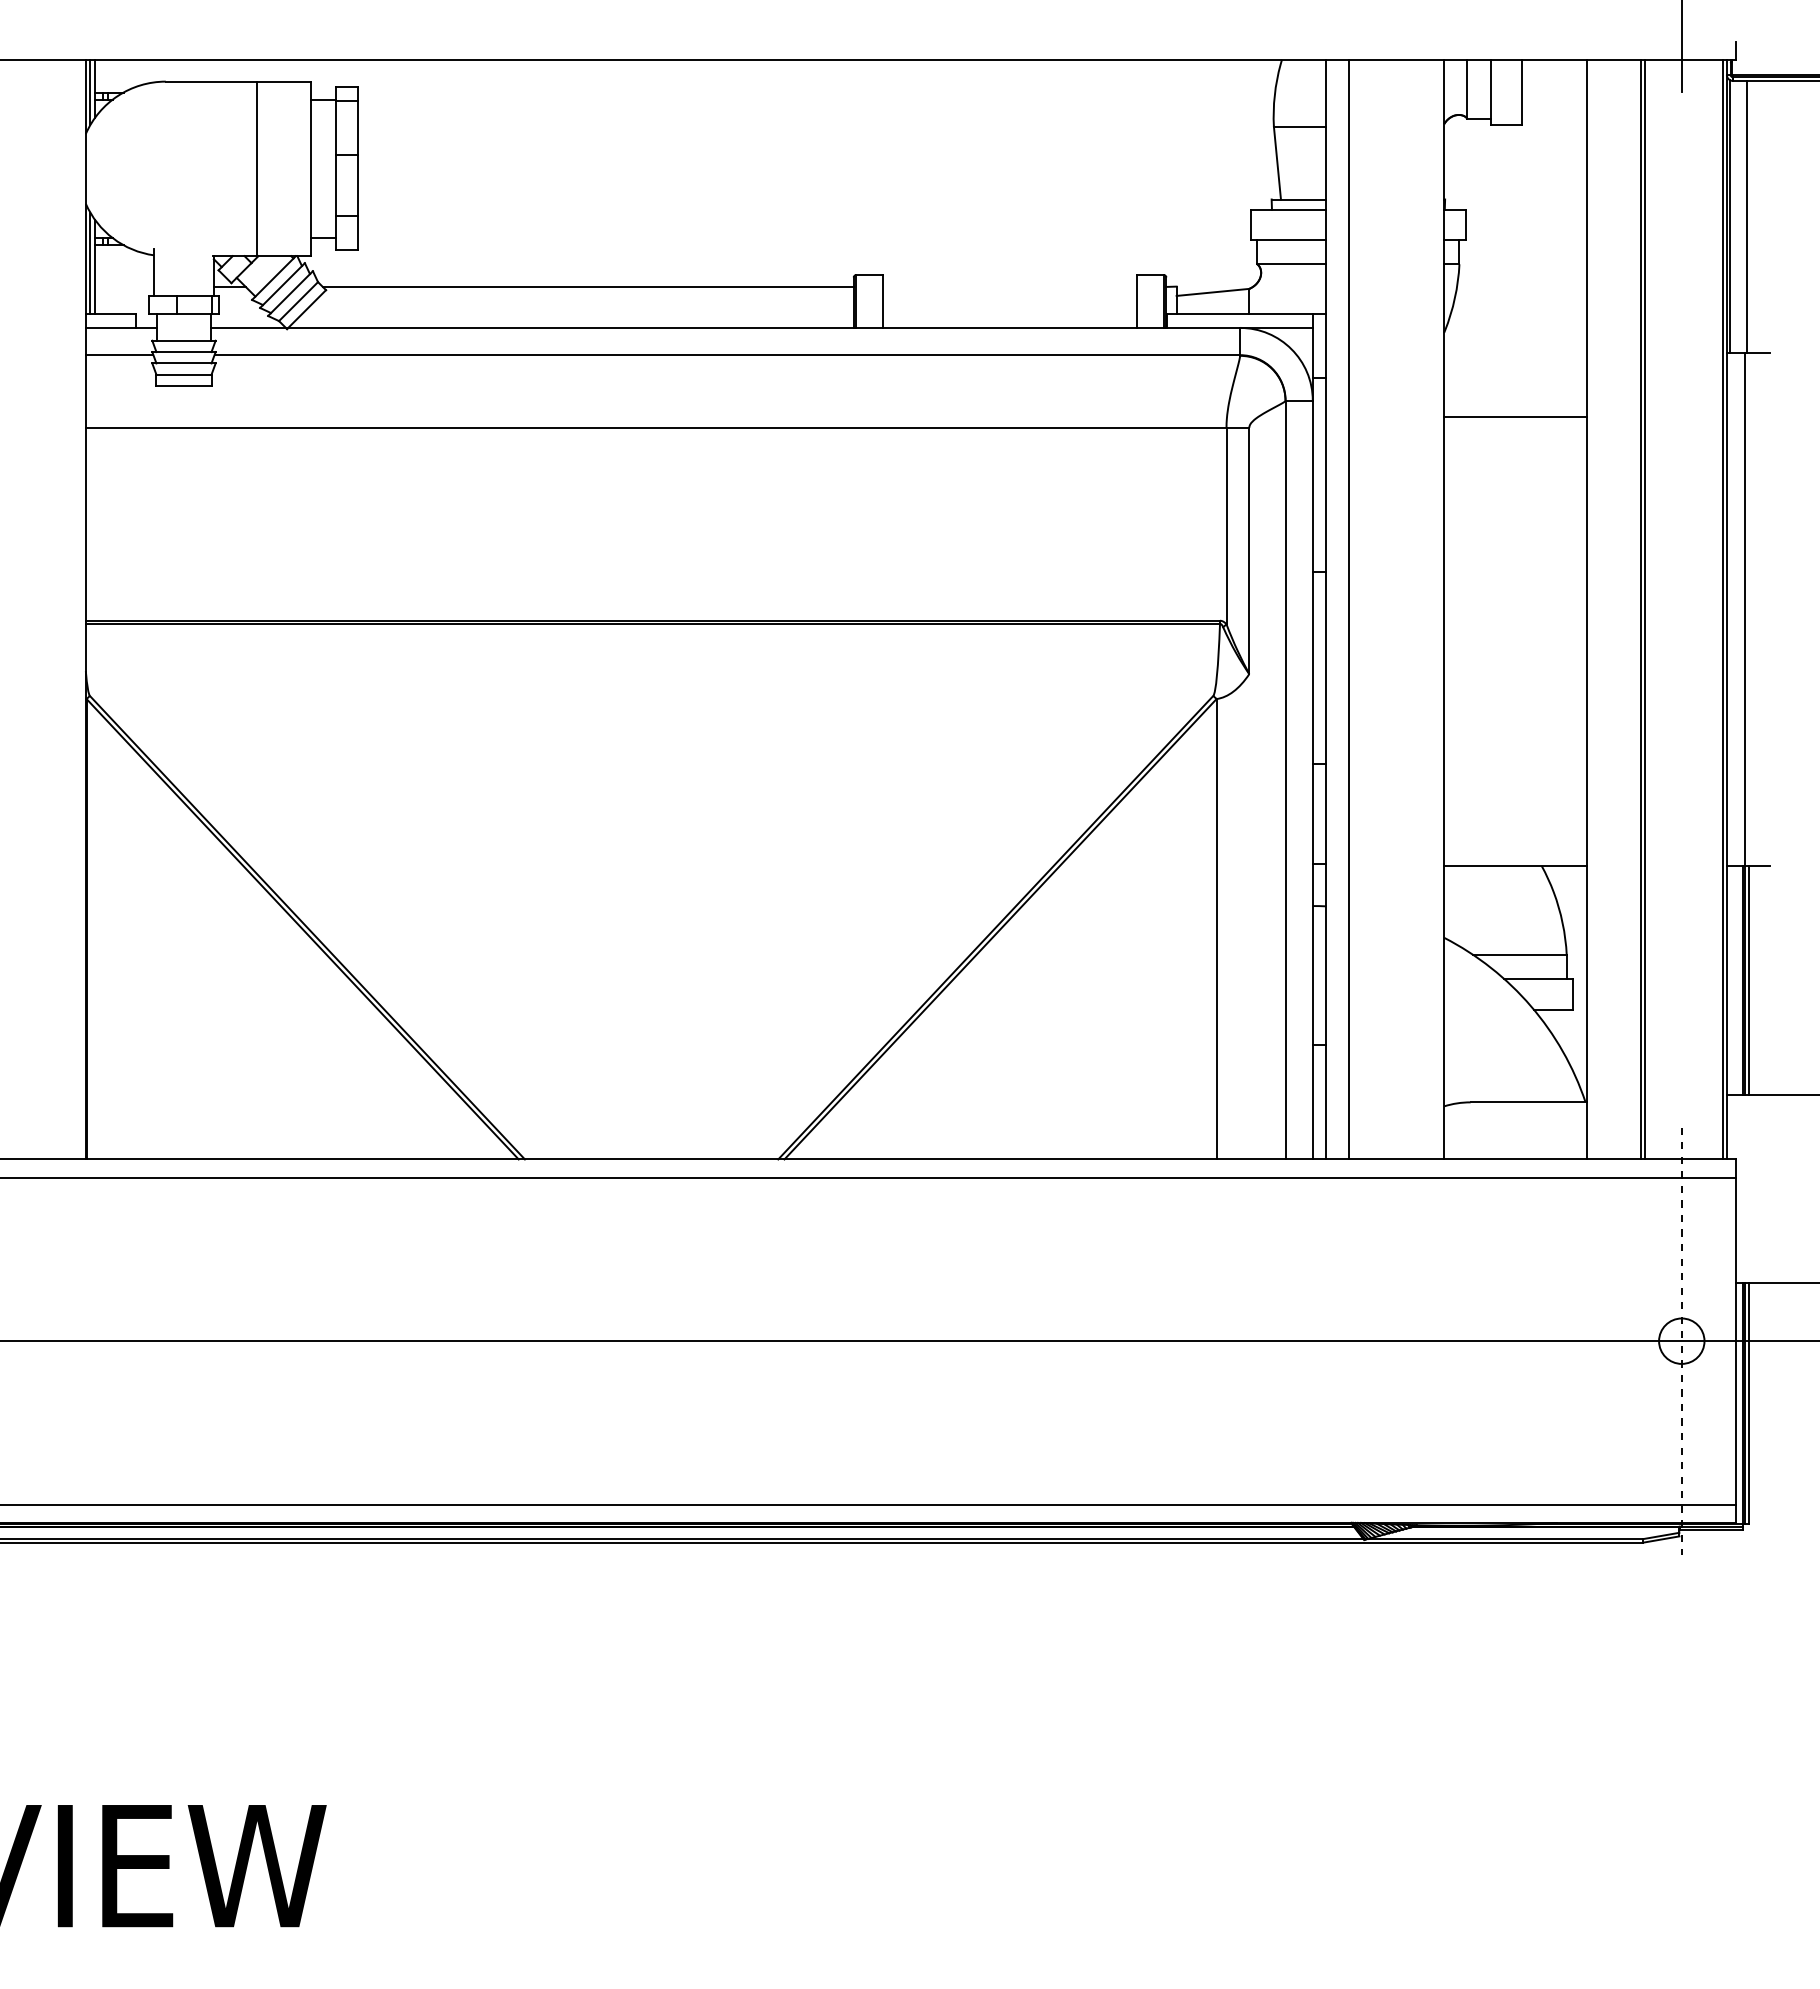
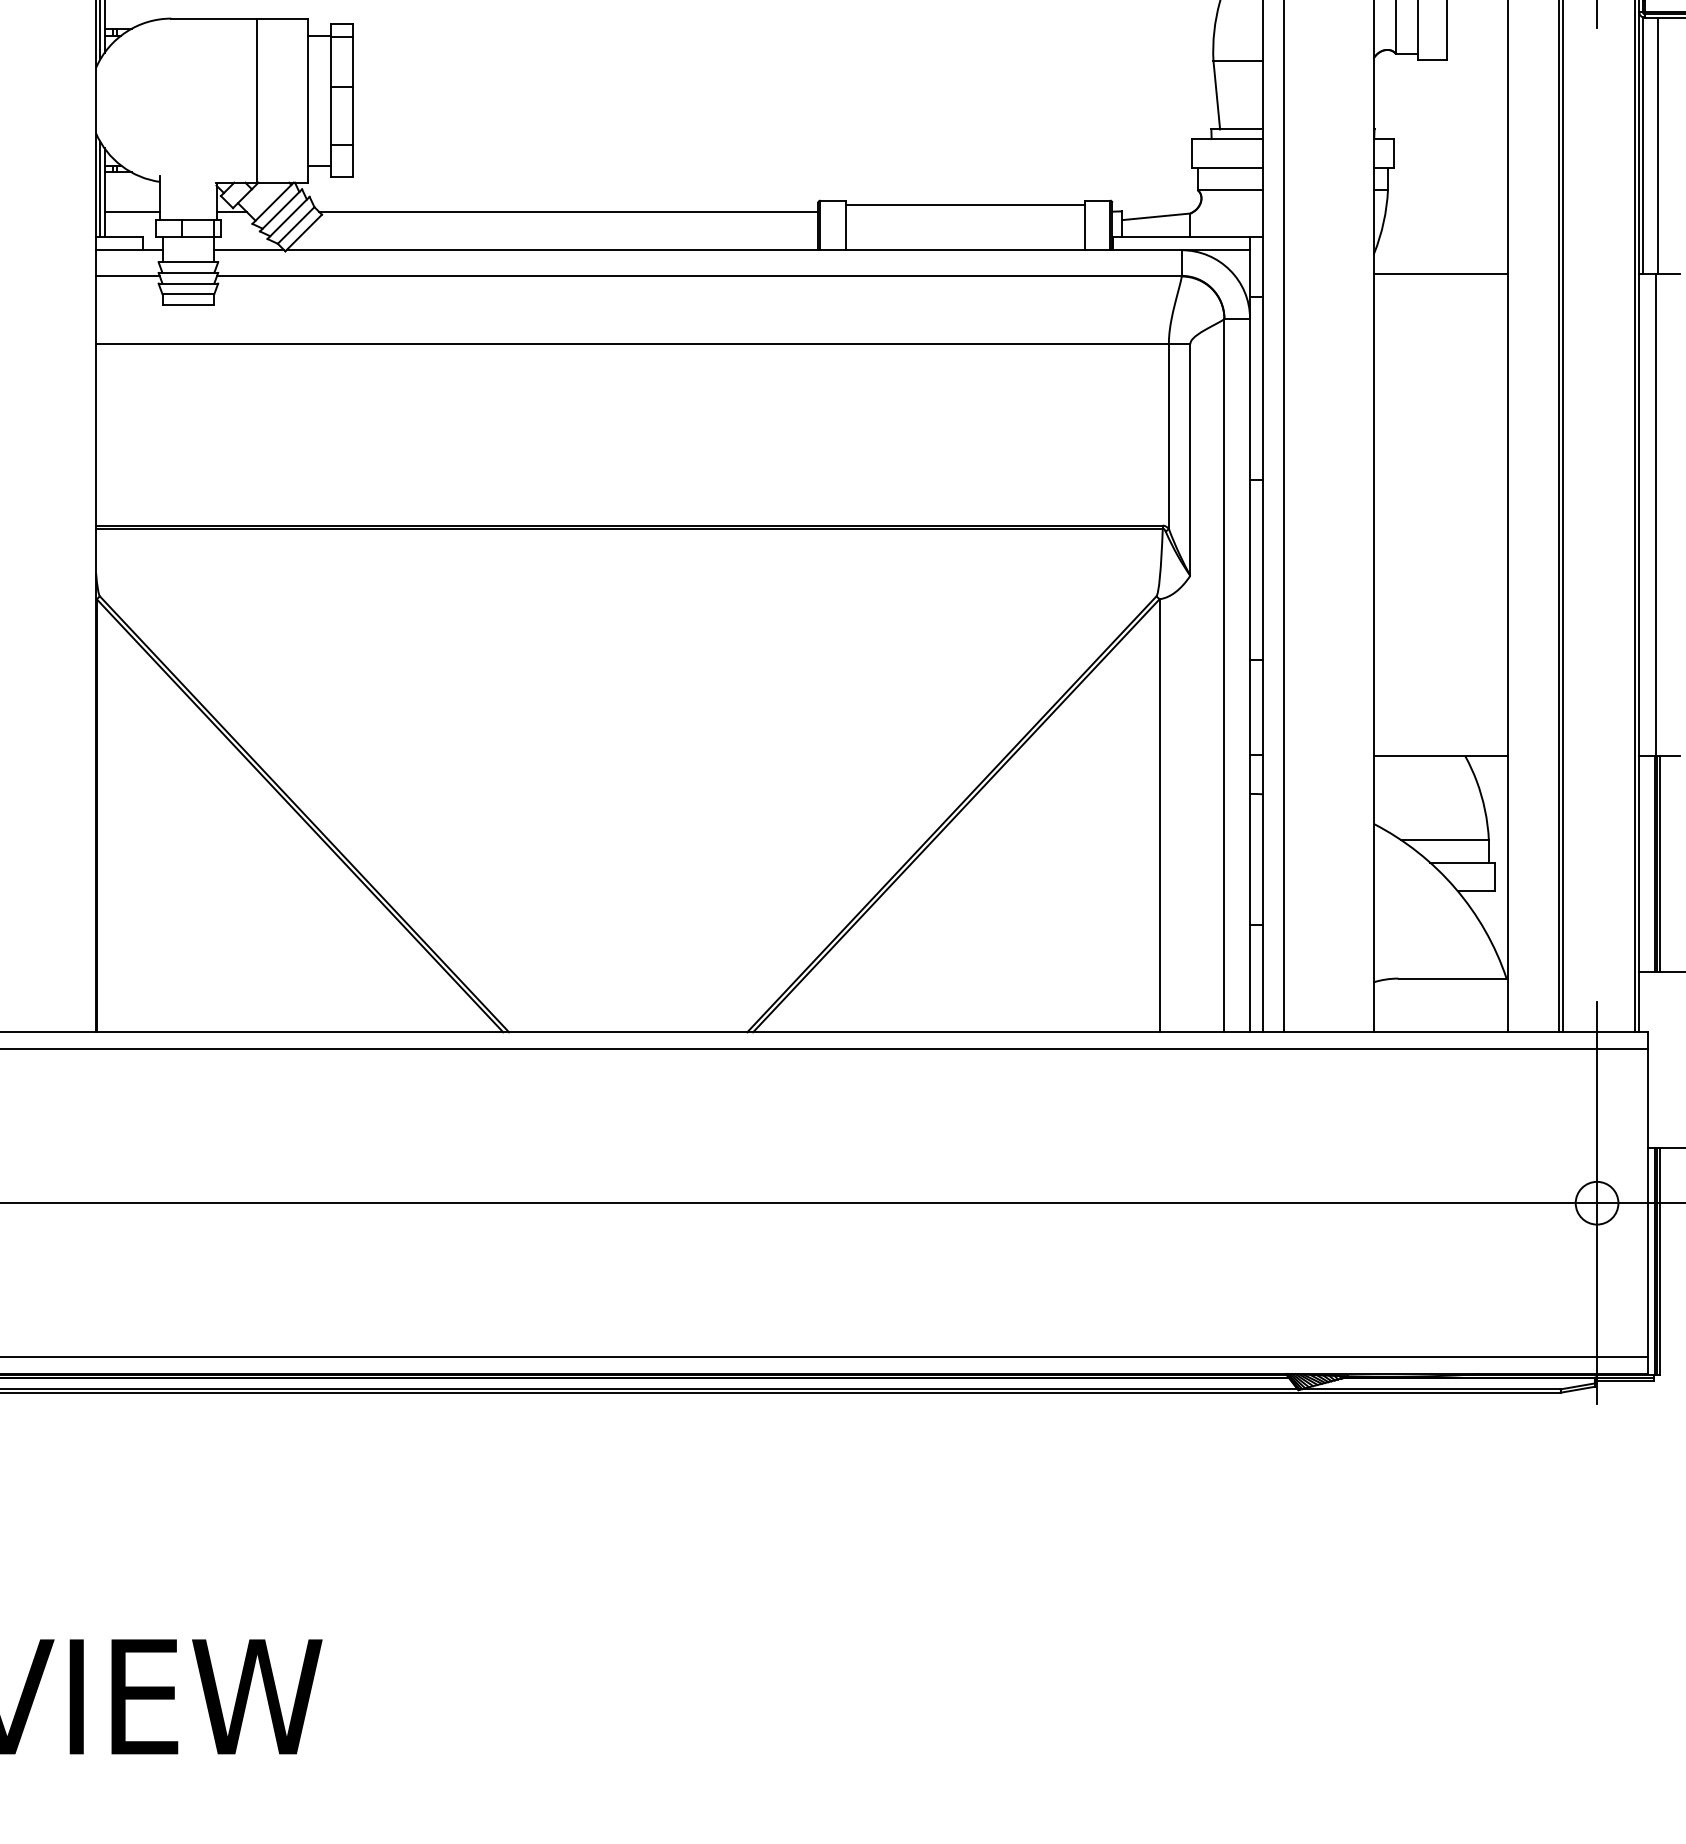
line: (1009, 280) -> (964, 205), added
line: (124, 287) -> (132, 212), added
line: (1515, 417) -> (1440, 274), moved
line: (1681, 1341) -> (1596, 1203), dashed -> solid

